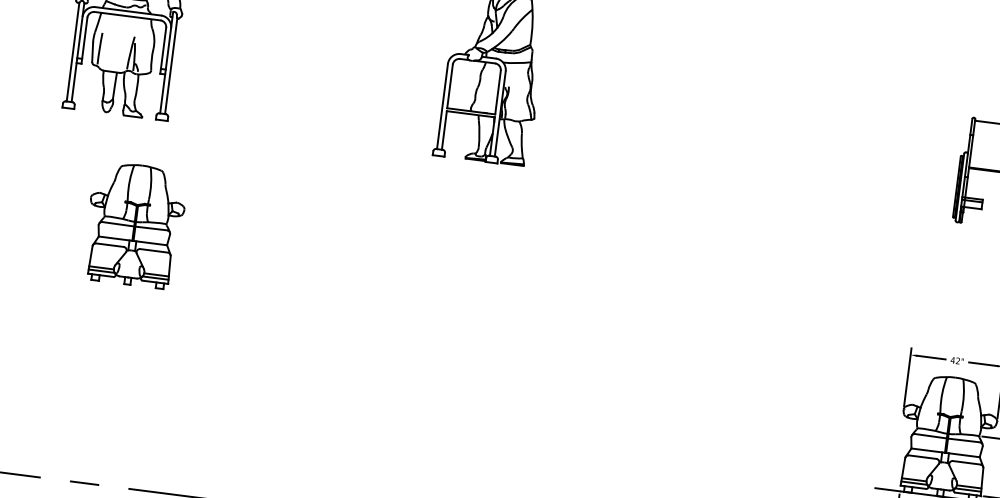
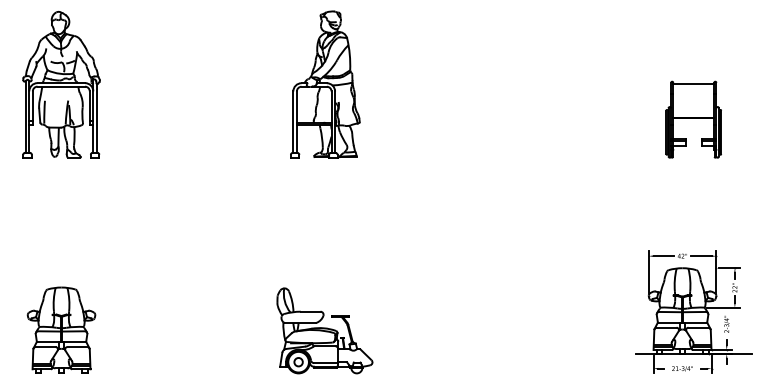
part: (135, 223) -> (61, 329), moved
part: (448, 400) -> (324, 330), added

